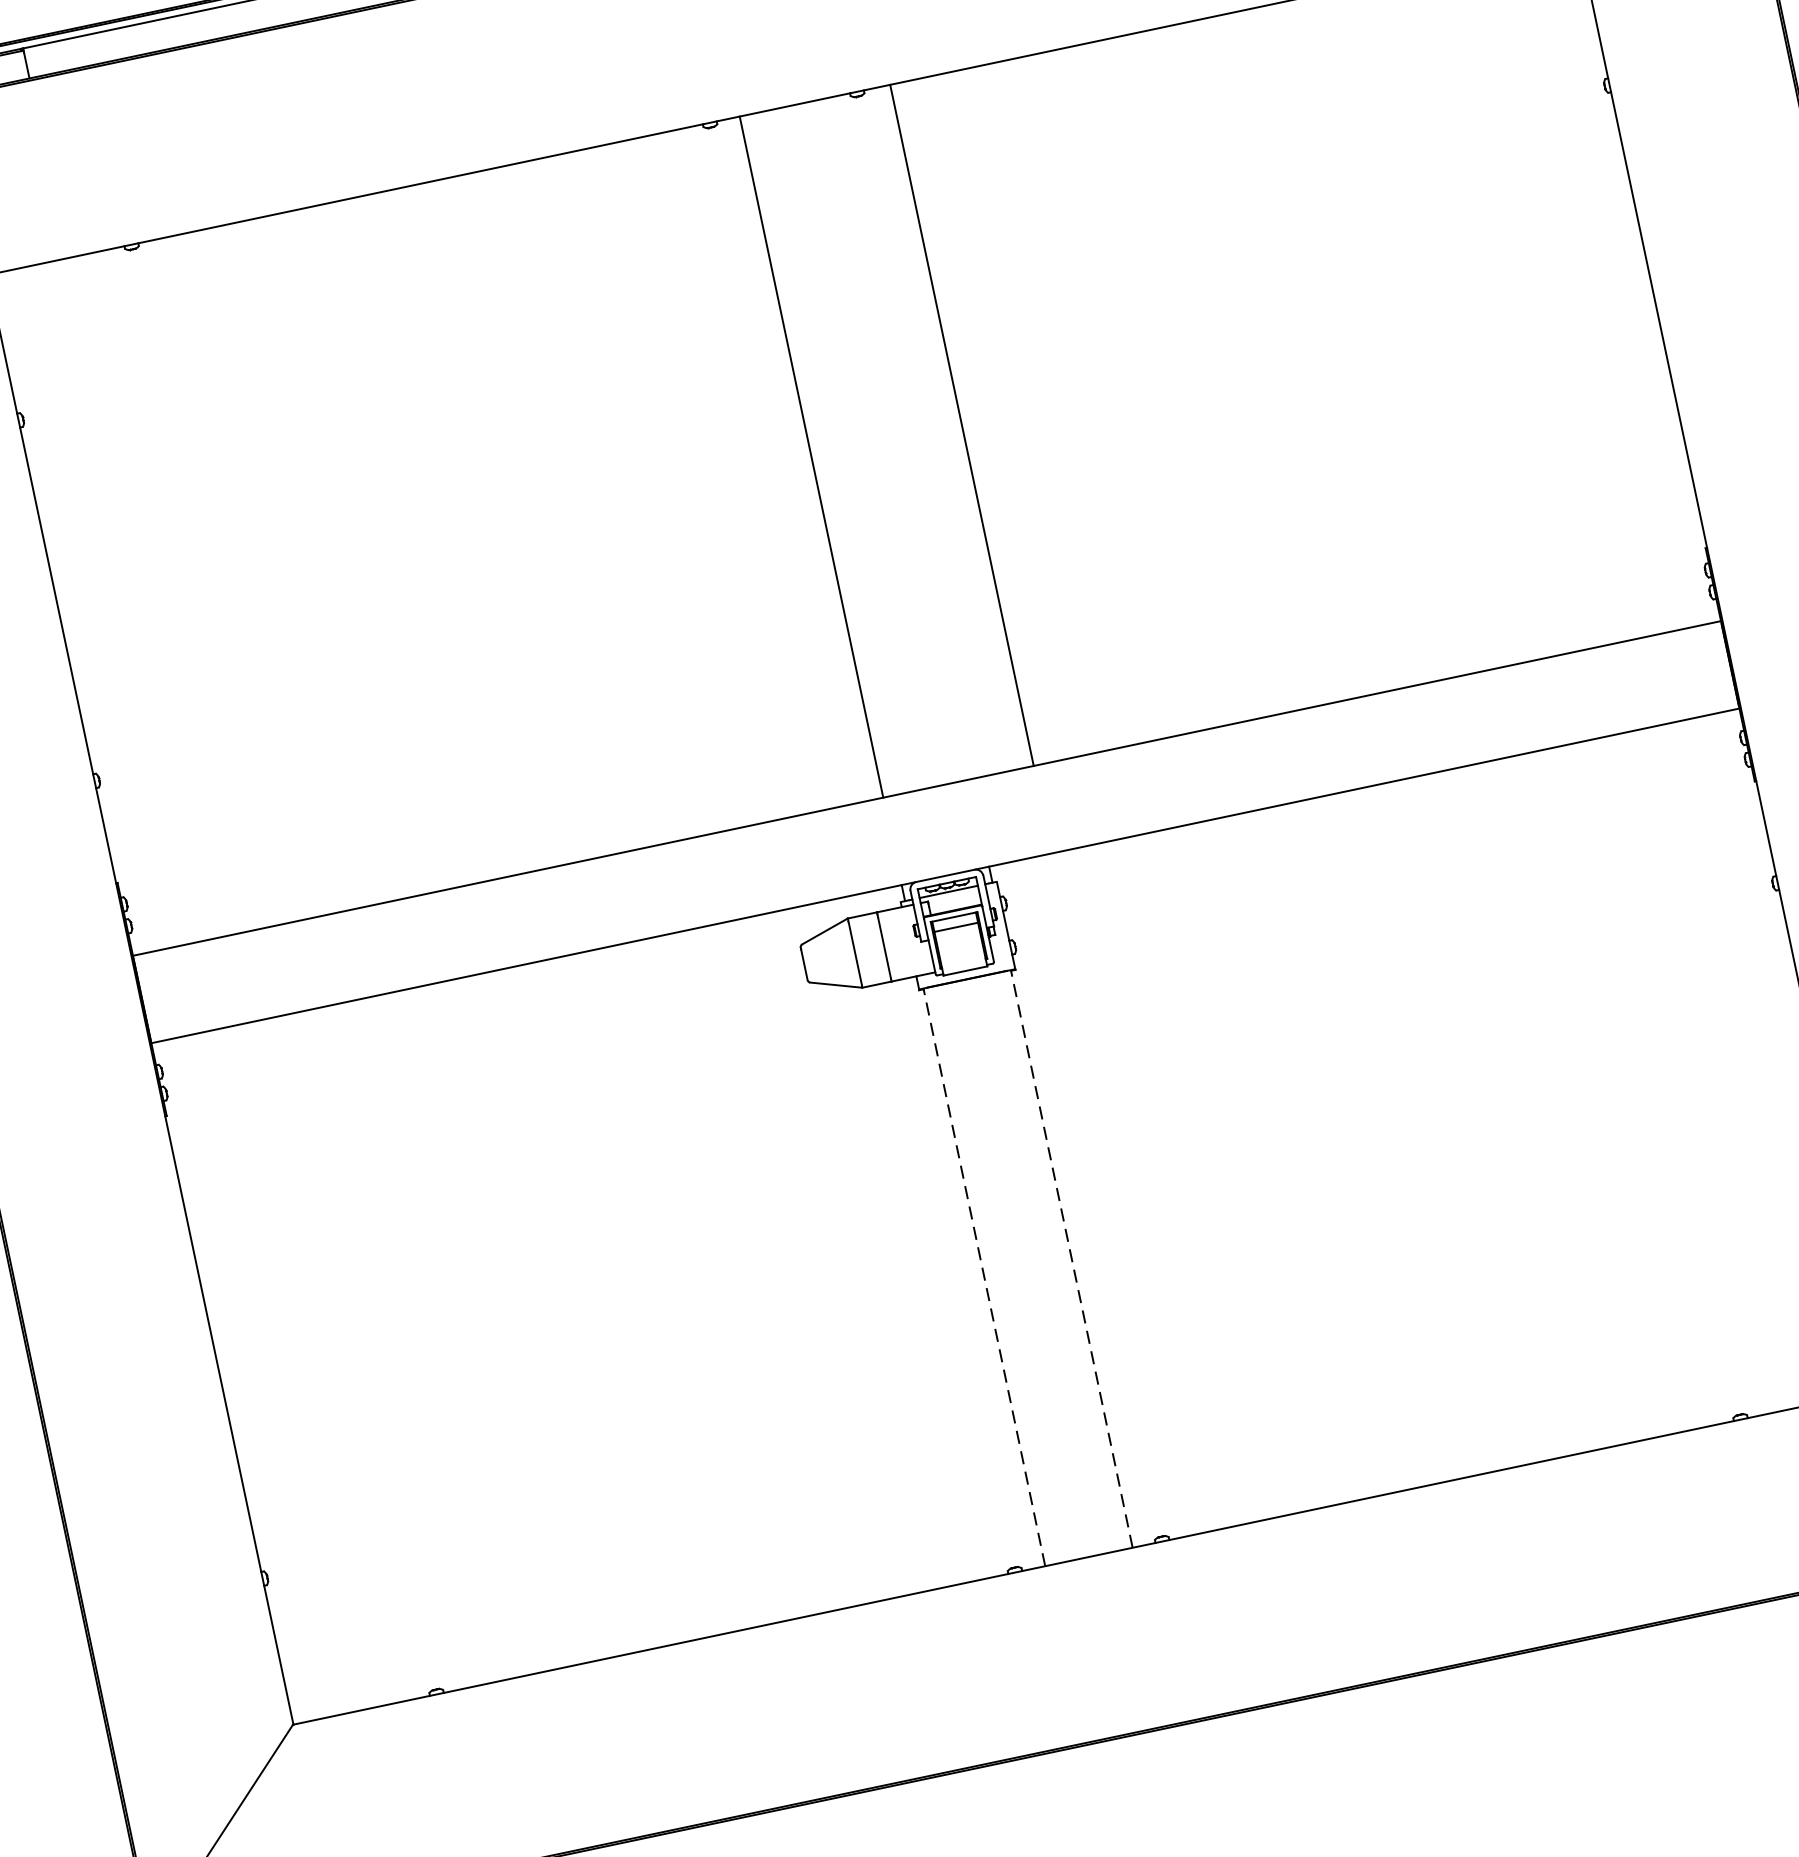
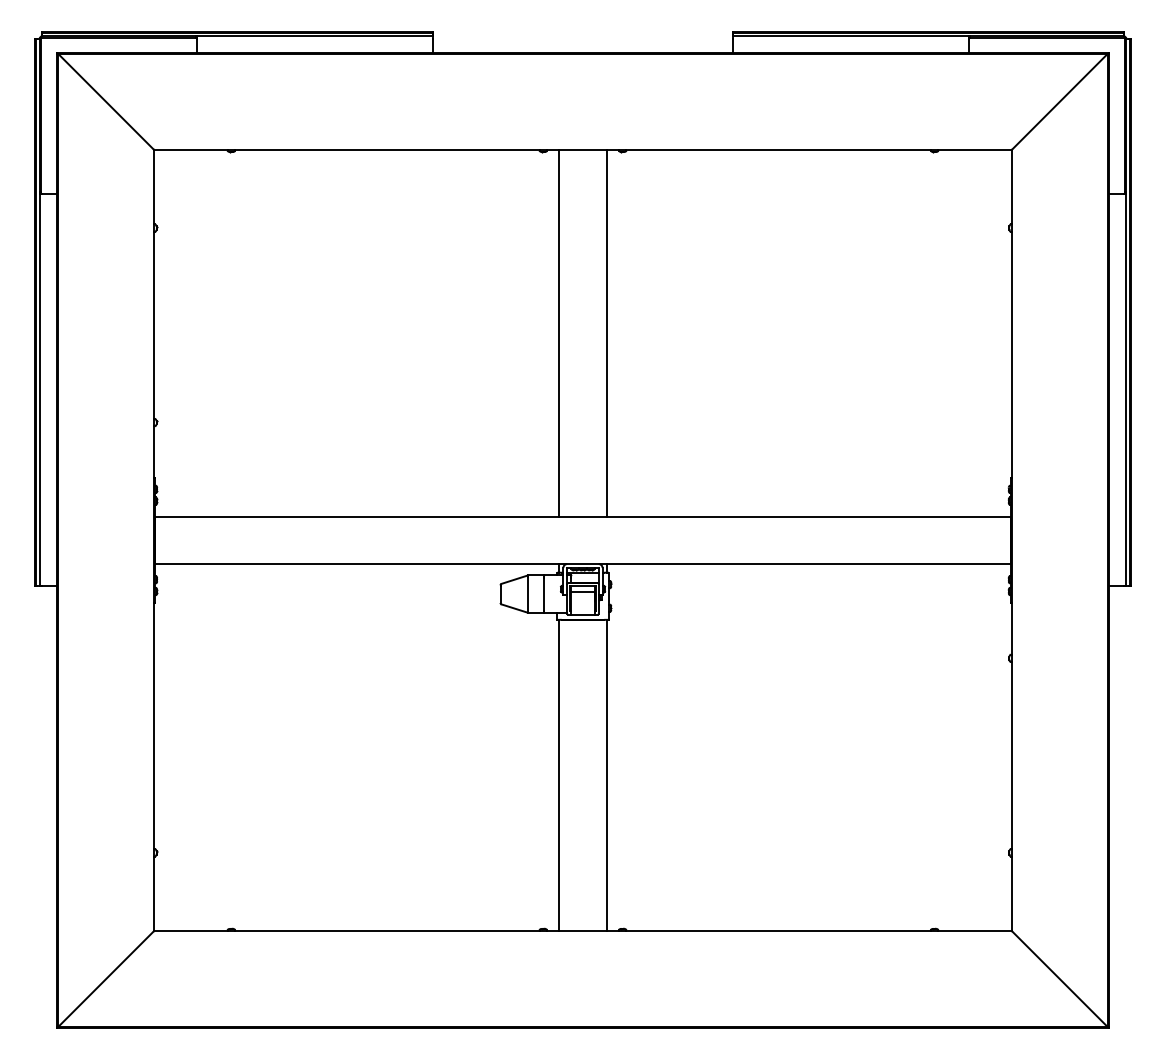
line: (961, 424) -> (606, 332), moved
line: (1071, 1258) -> (606, 775), dashed -> solid
line: (984, 1277) -> (559, 775), dashed -> solid

